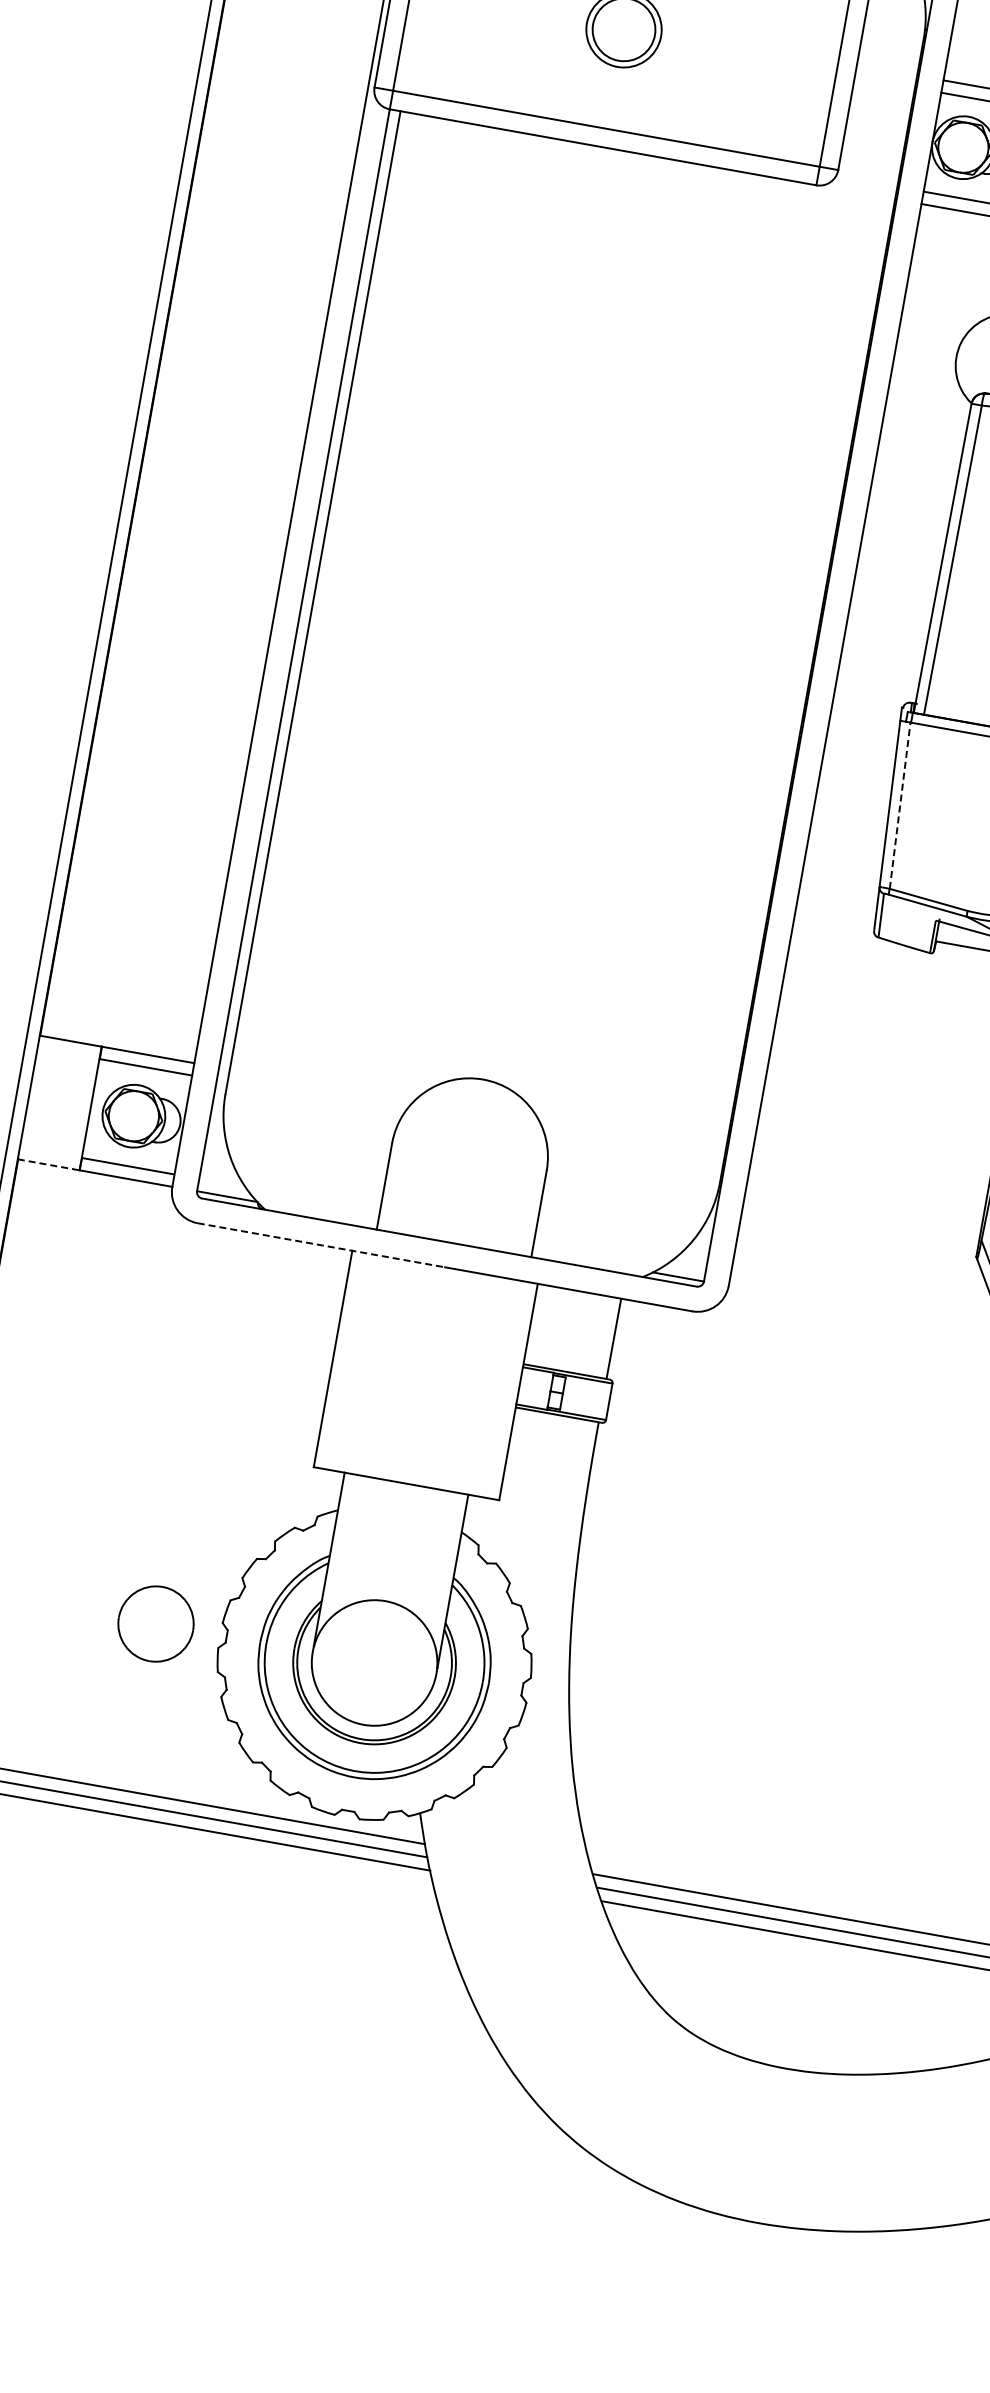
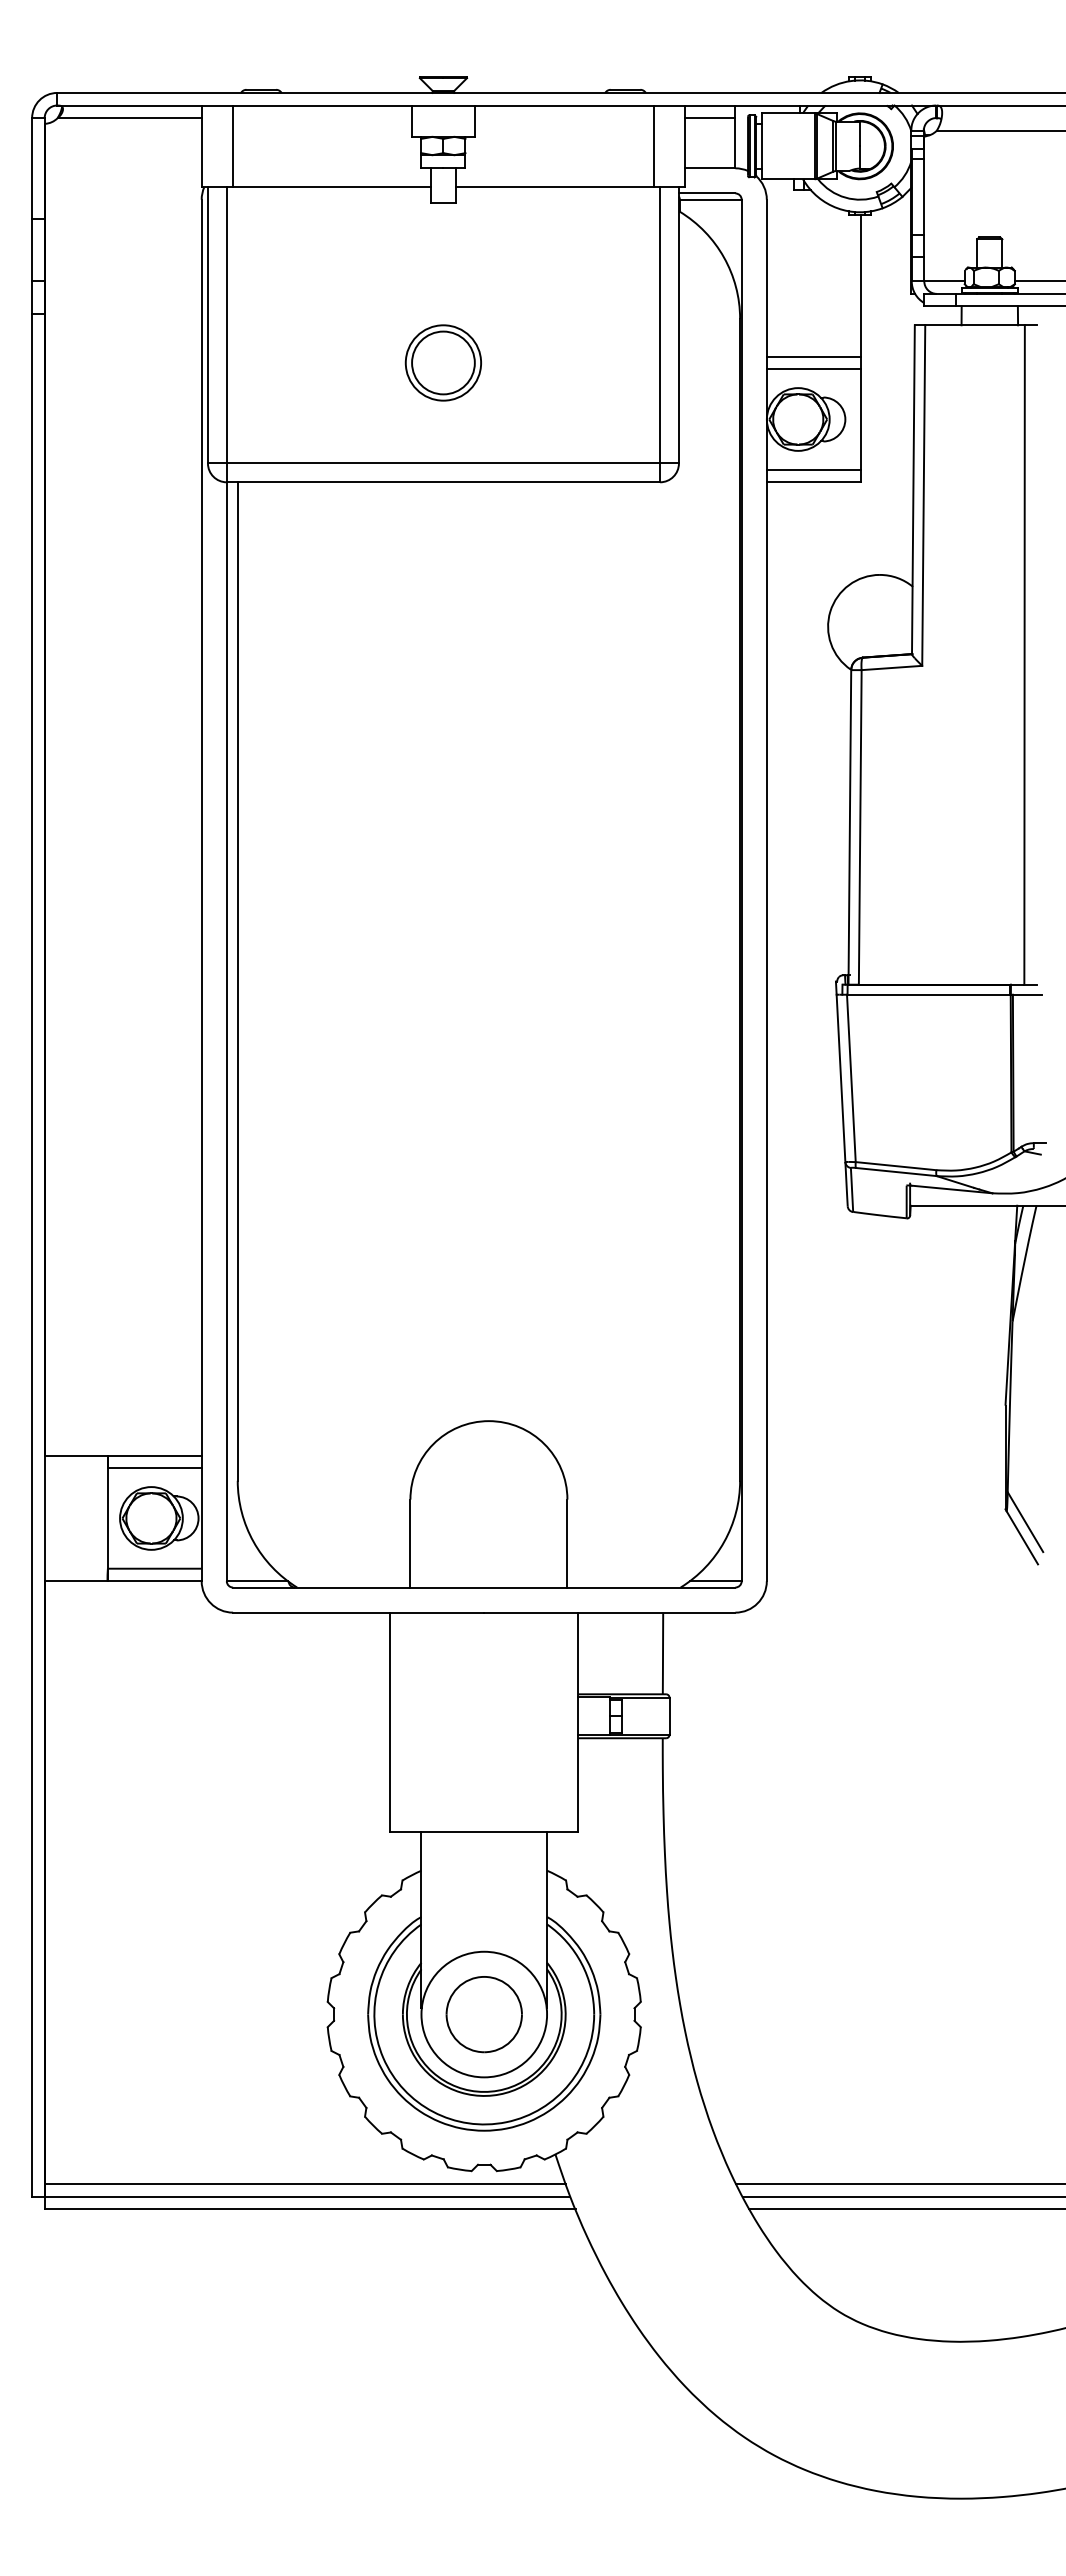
line: (900, 805) -> (851, 1078), dashed -> solid
line: (49, 1165) -> (76, 1581), dashed -> solid
line: (321, 1245) -> (358, 1612), dashed -> solid
part: (155, 1623) -> (483, 2014), moved

